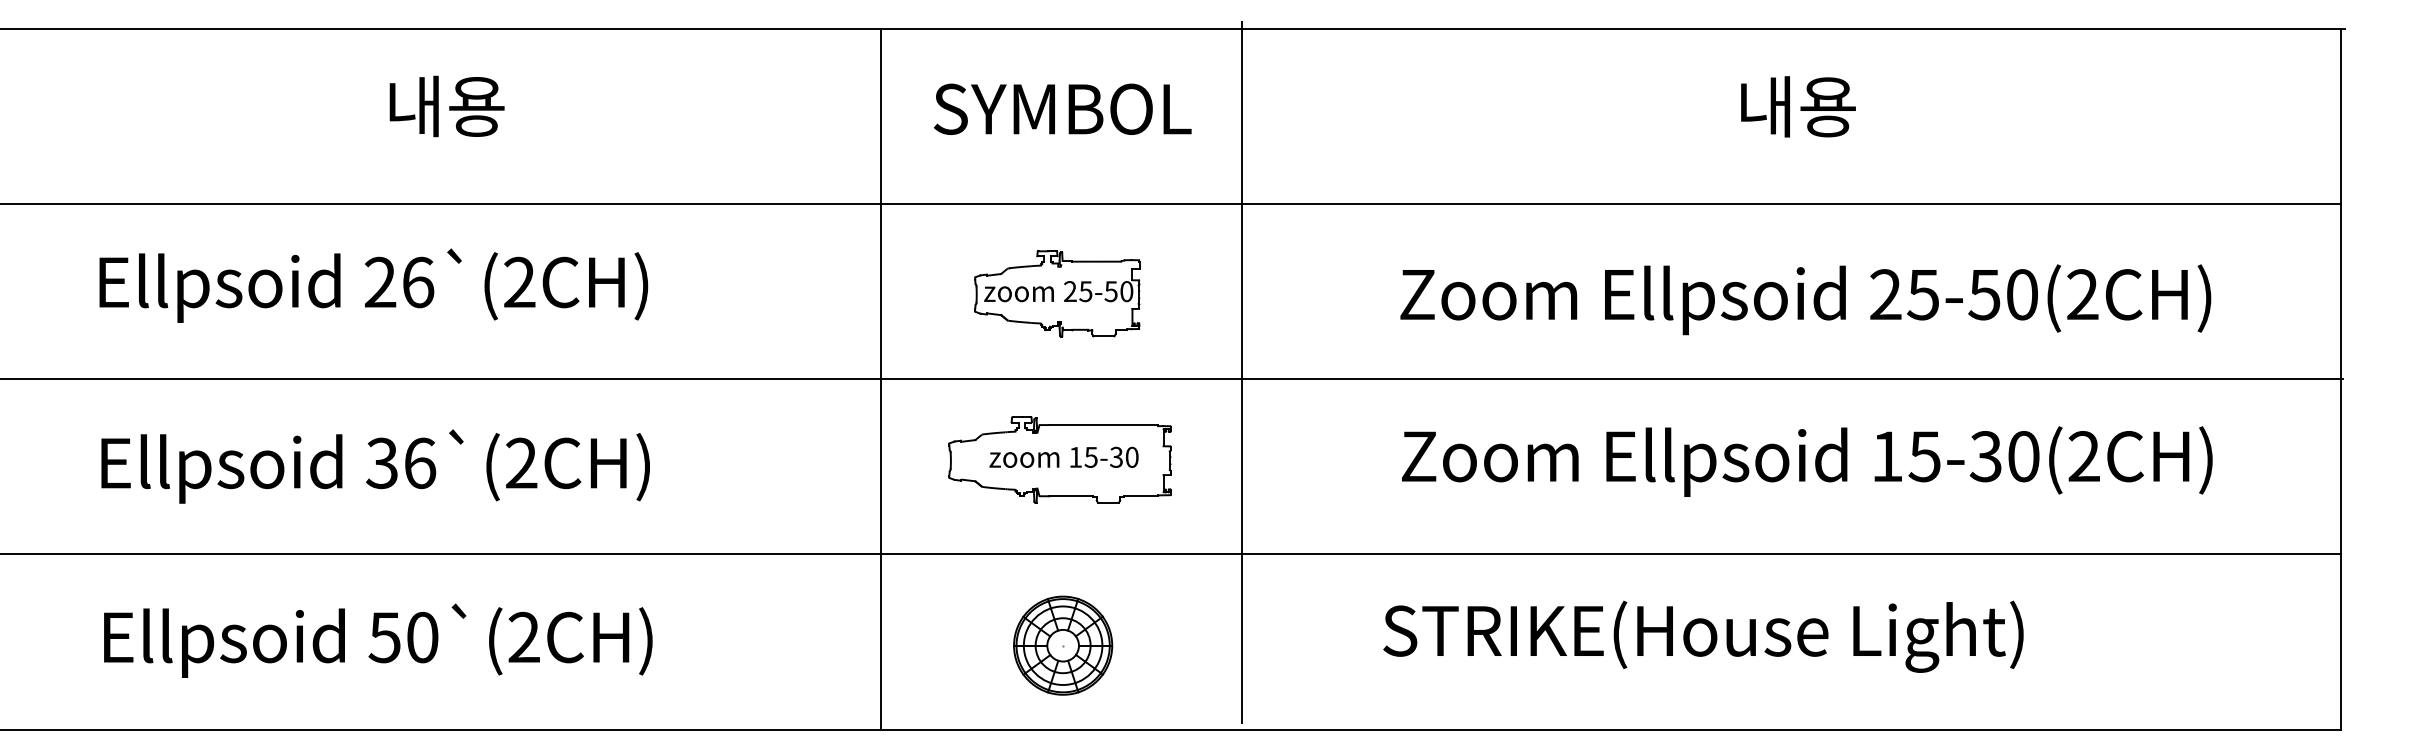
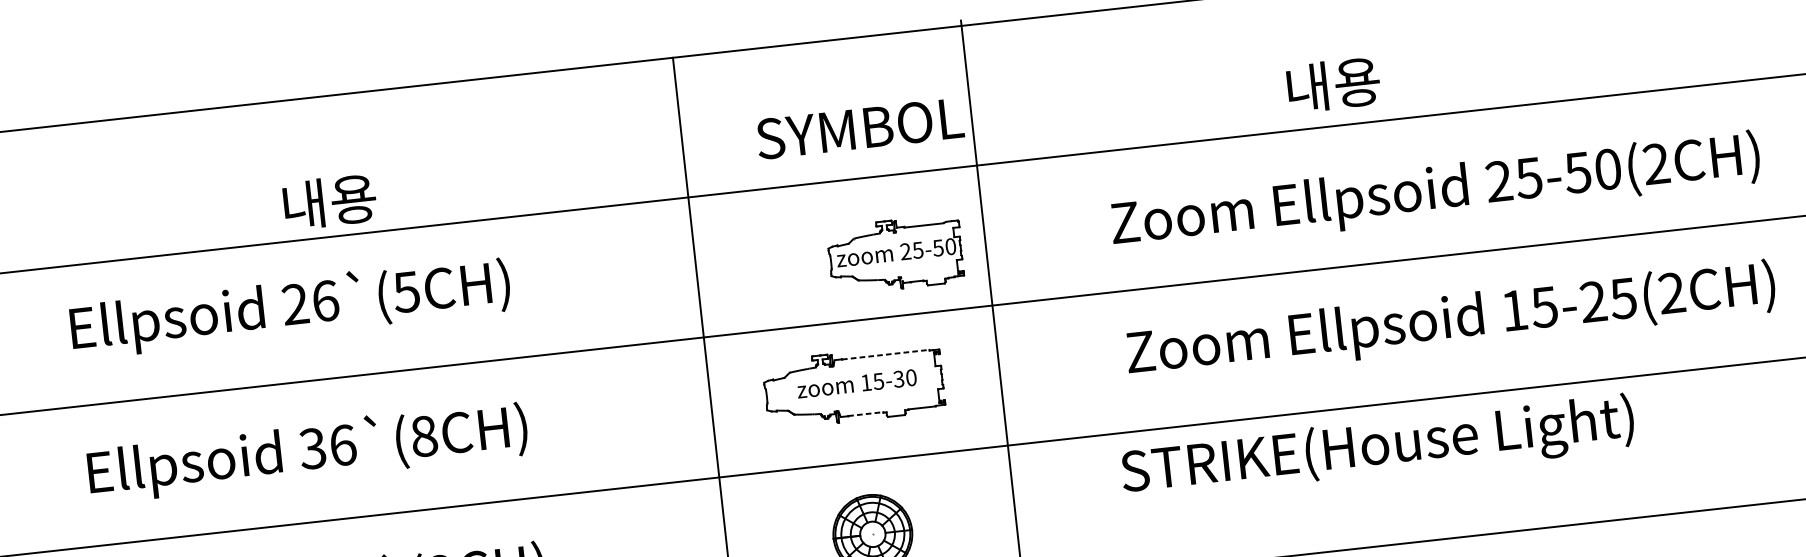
text: (446, 106) -> (329, 202), moved
text: (1798, 106) -> (1333, 84), moved
text: (1062, 108) -> (859, 128), moved
text: (519, 282) -> (406, 292), 26`(2CH) -> 26`(5CH)
part: (1057, 293) -> (895, 254), moved
line: (1103, 425) -> (885, 354), solid -> dashed
text: (2004, 456) -> (1608, 300), 15-30(2CH) -> 15-25(2CH)
text: (521, 463) -> (424, 436), 36`(2CH) -> 36`(8CH)
line: (1070, 496) -> (865, 414), solid -> dashed
text: (1703, 636) -> (1377, 448), moved

